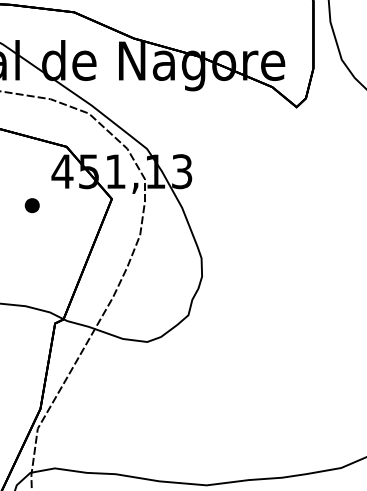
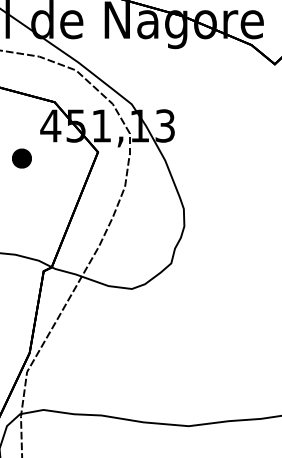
part: (31, 205) -> (21, 158), size x1.4

